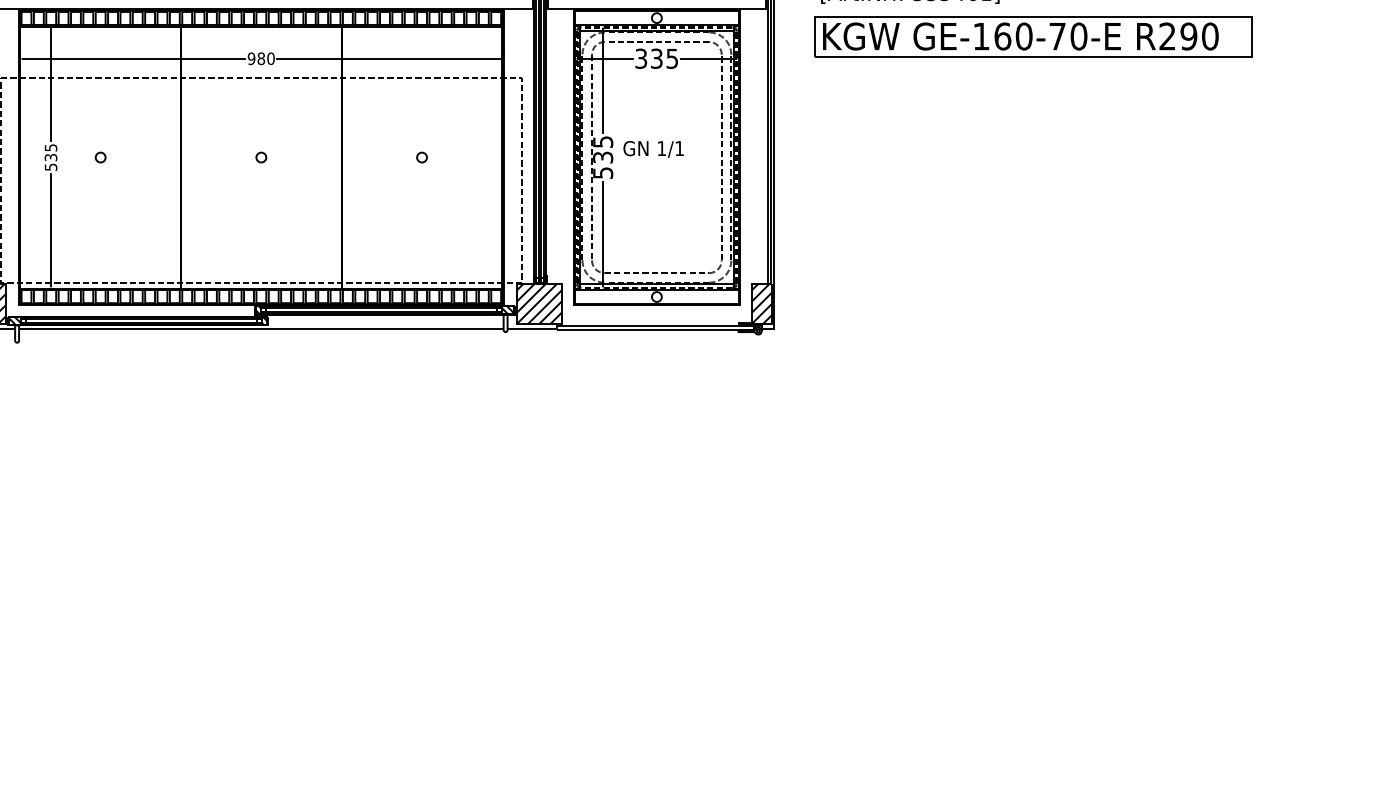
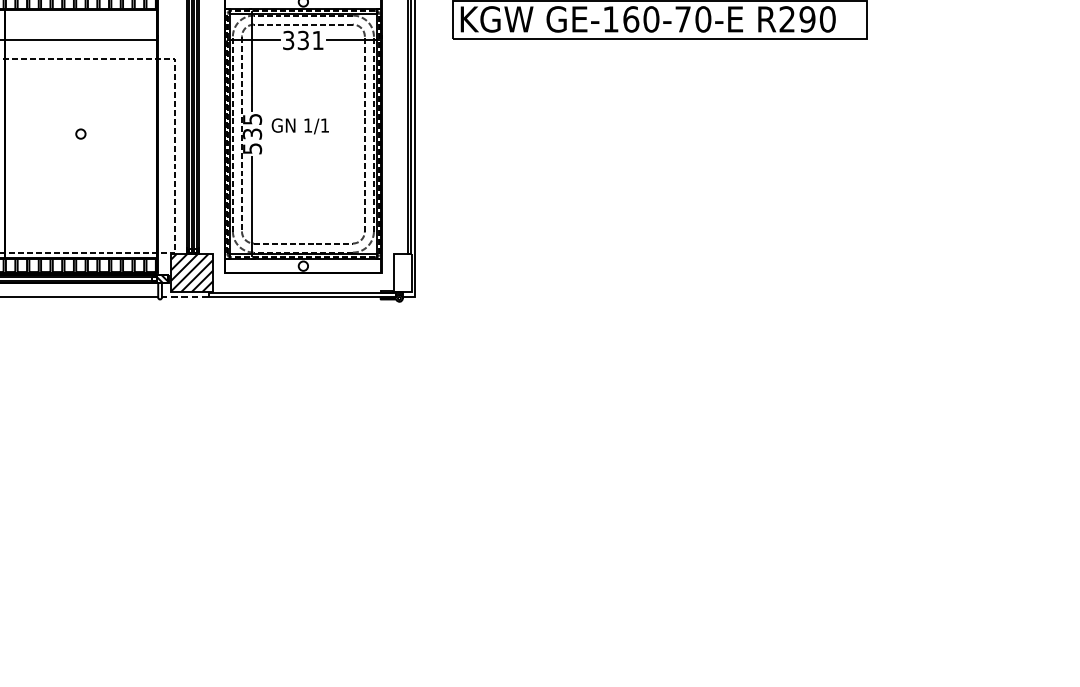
text: (671, 58) -> (317, 40), 335 -> 331
hatch: (761, 303) -> (402, 272), removed
line: (532, 329) -> (185, 296), solid -> dashed

